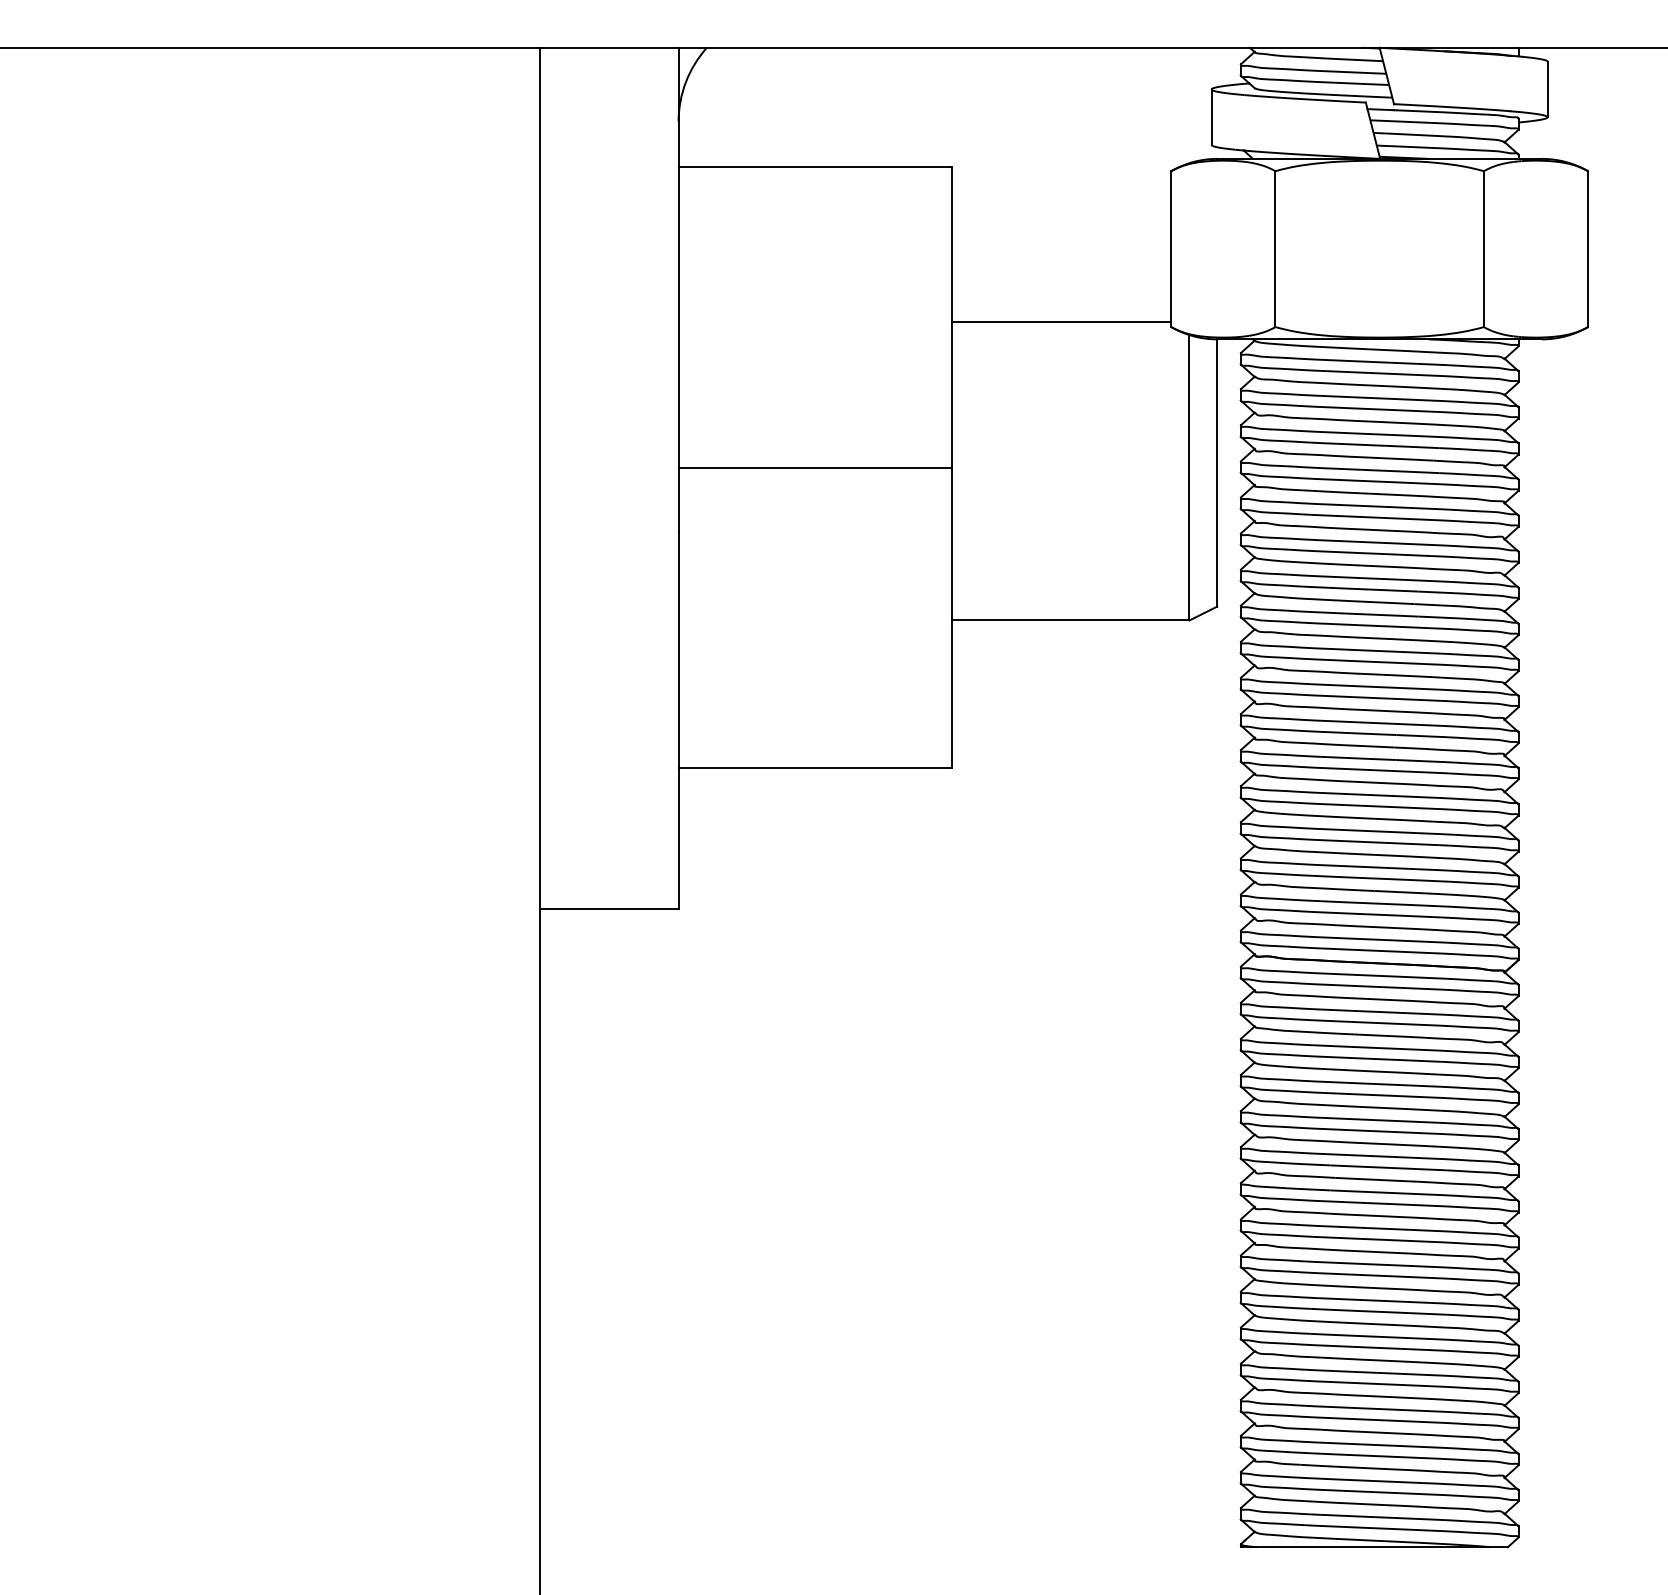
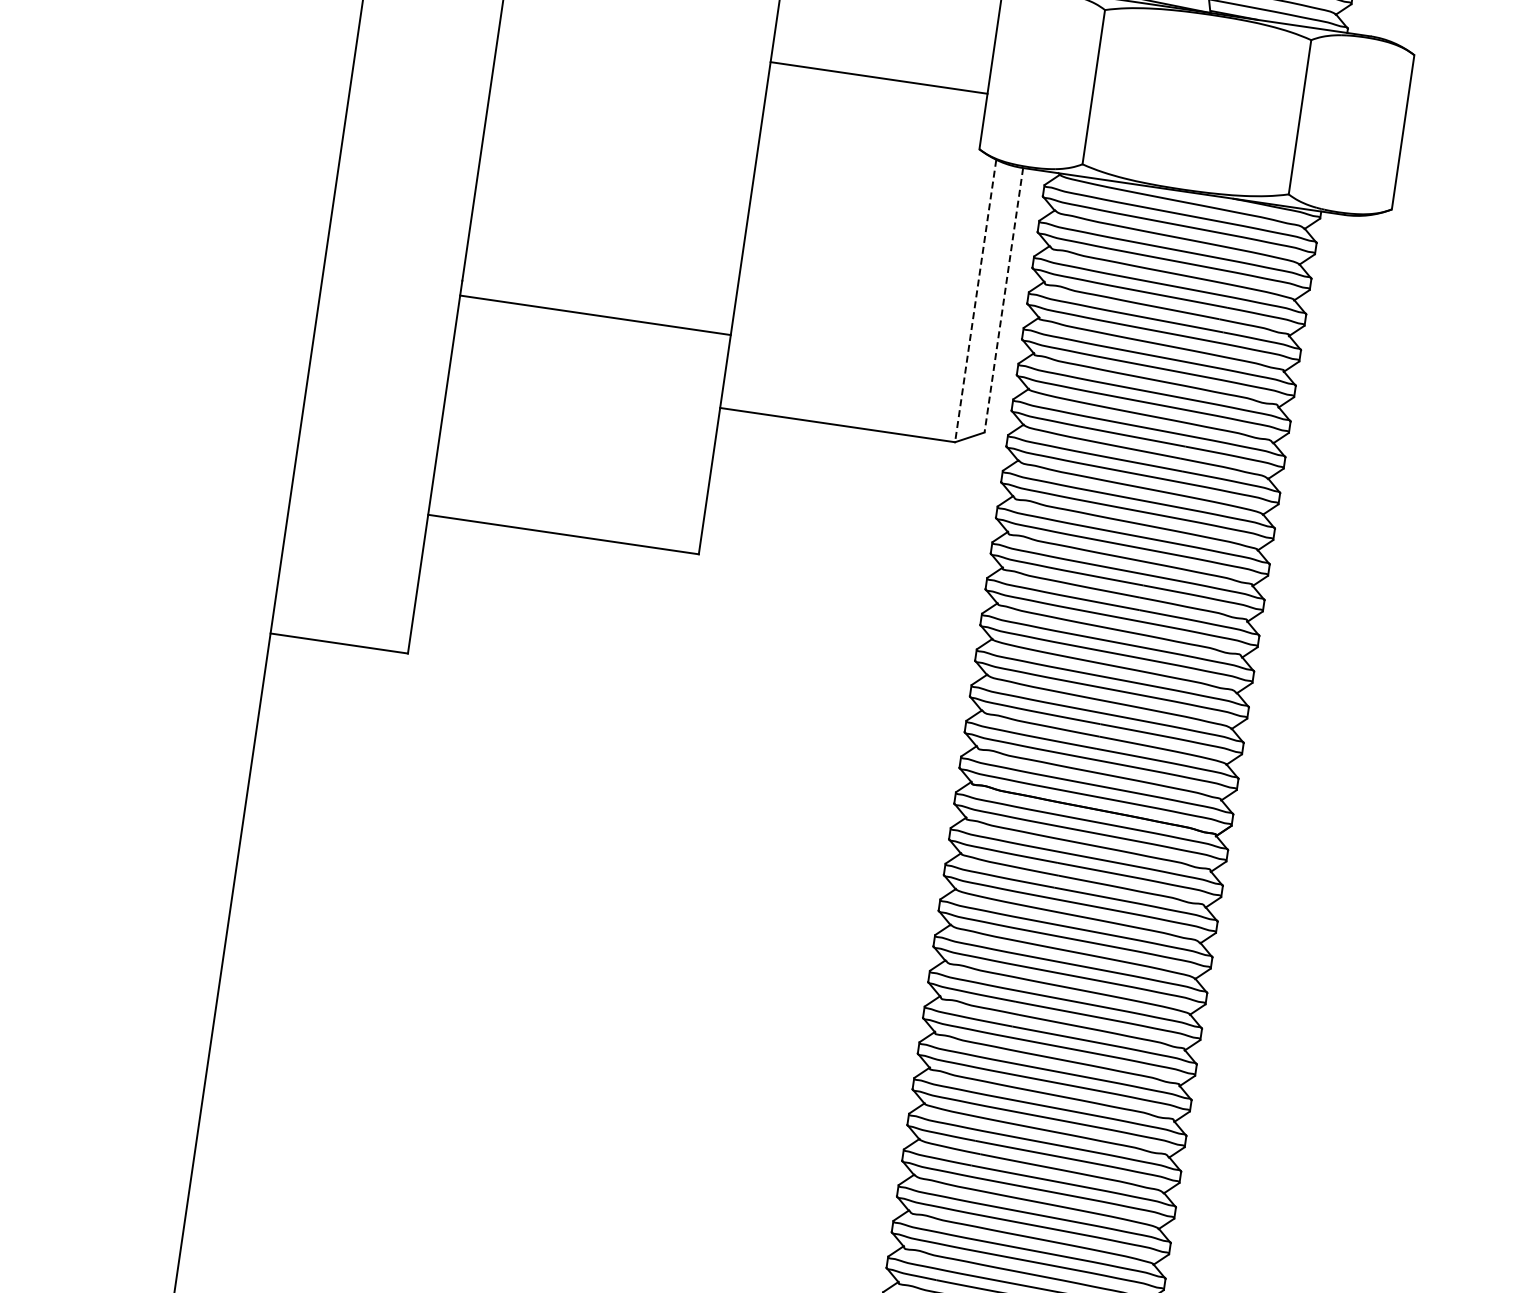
line: (1061, 322) -> (878, 78), moved
line: (815, 467) -> (595, 315), moved
line: (1217, 472) -> (1004, 299), solid -> dashed
line: (1189, 477) -> (975, 300), solid -> dashed

